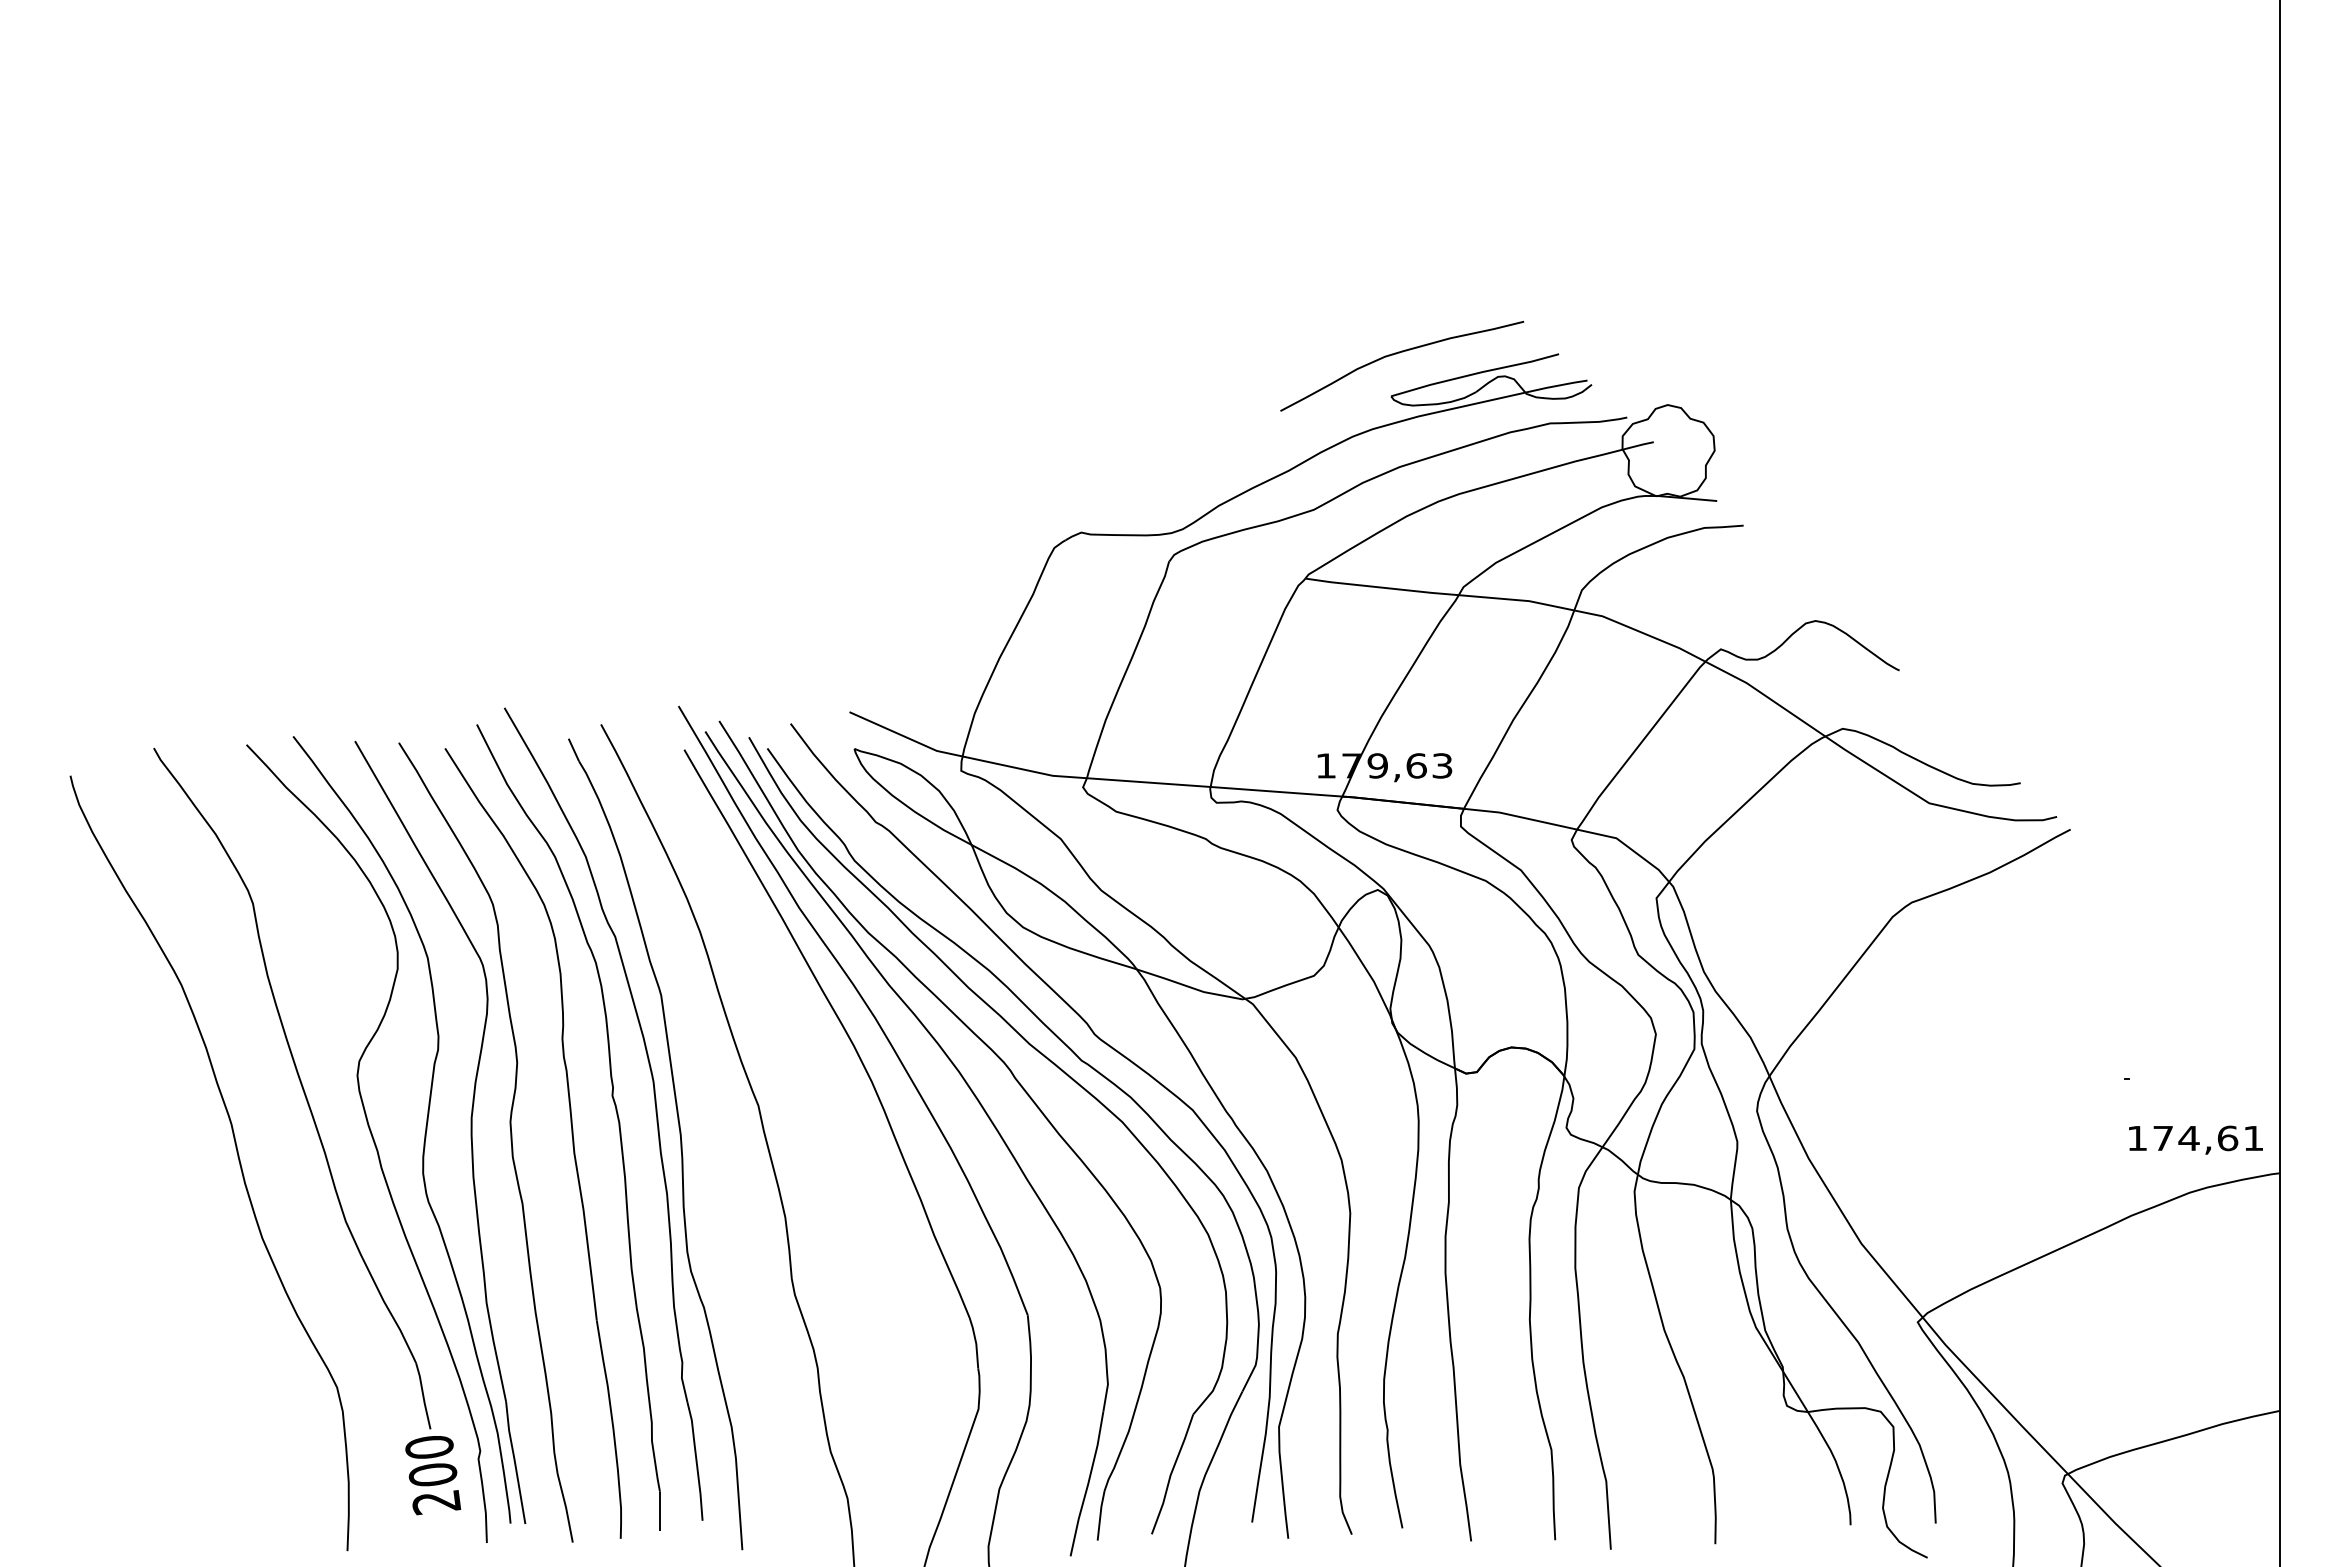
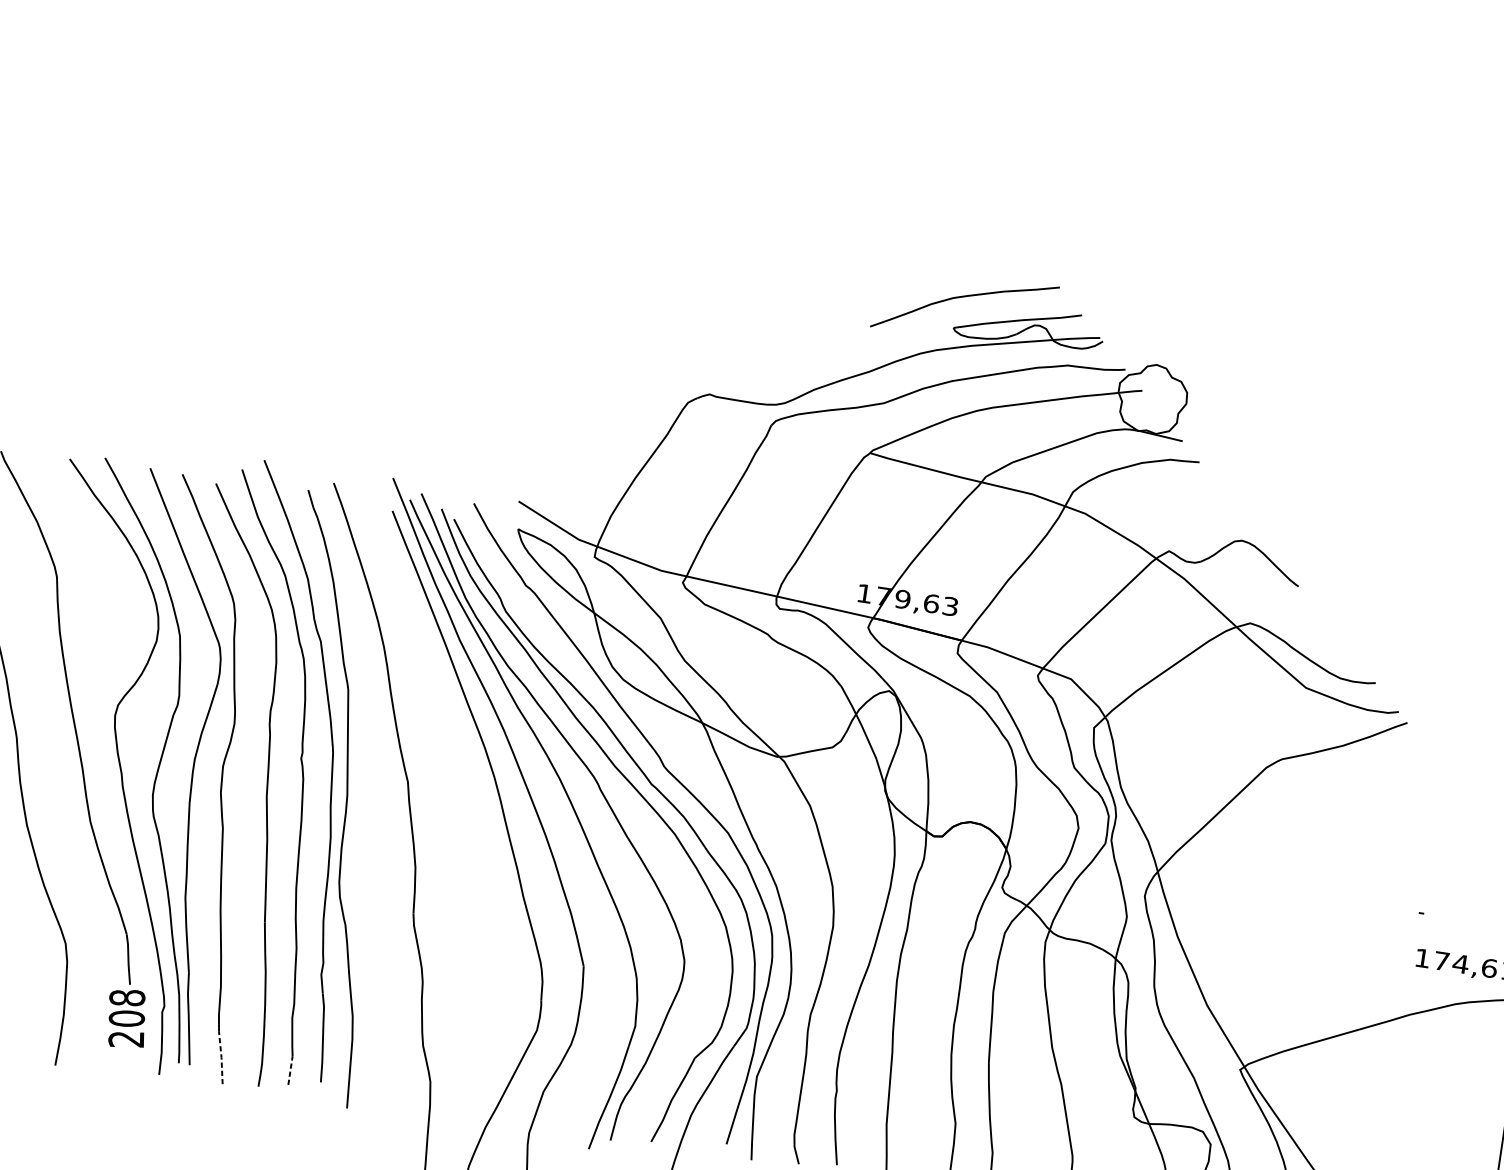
text: (429, 1447) -> (127, 998), 200 -> 208
line: (566, 1507) -> (221, 1057), solid -> dashed
line: (659, 1510) -> (290, 1070), solid -> dashed

